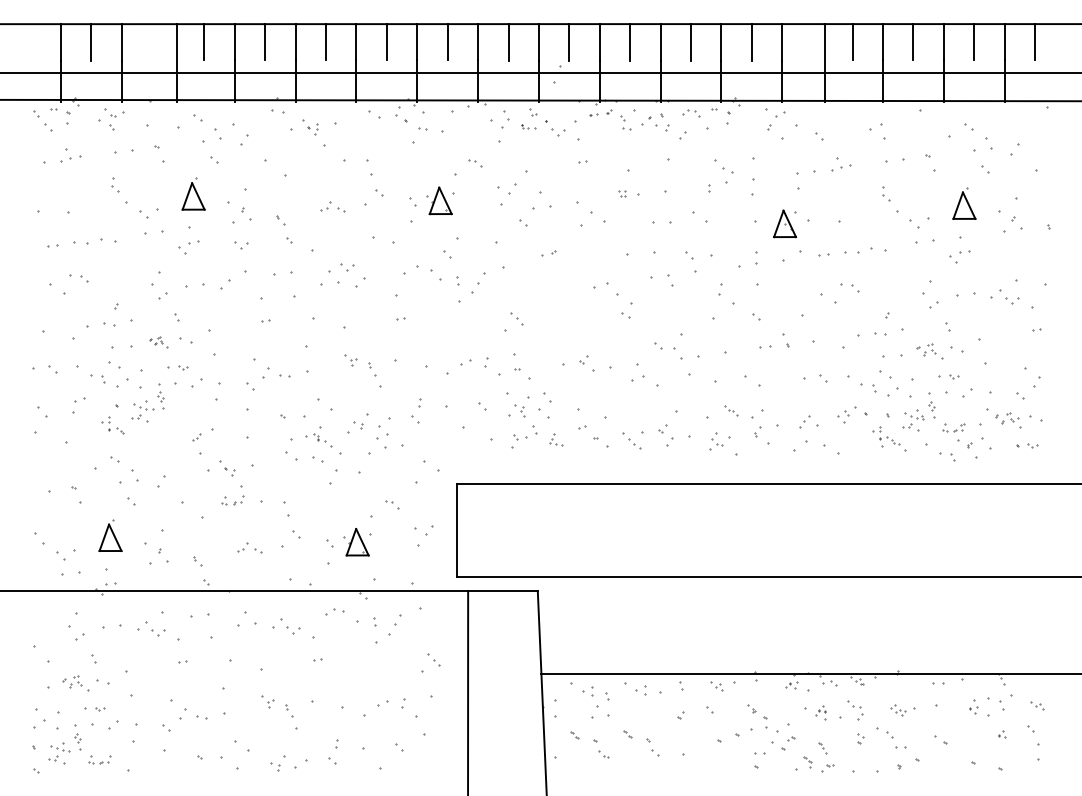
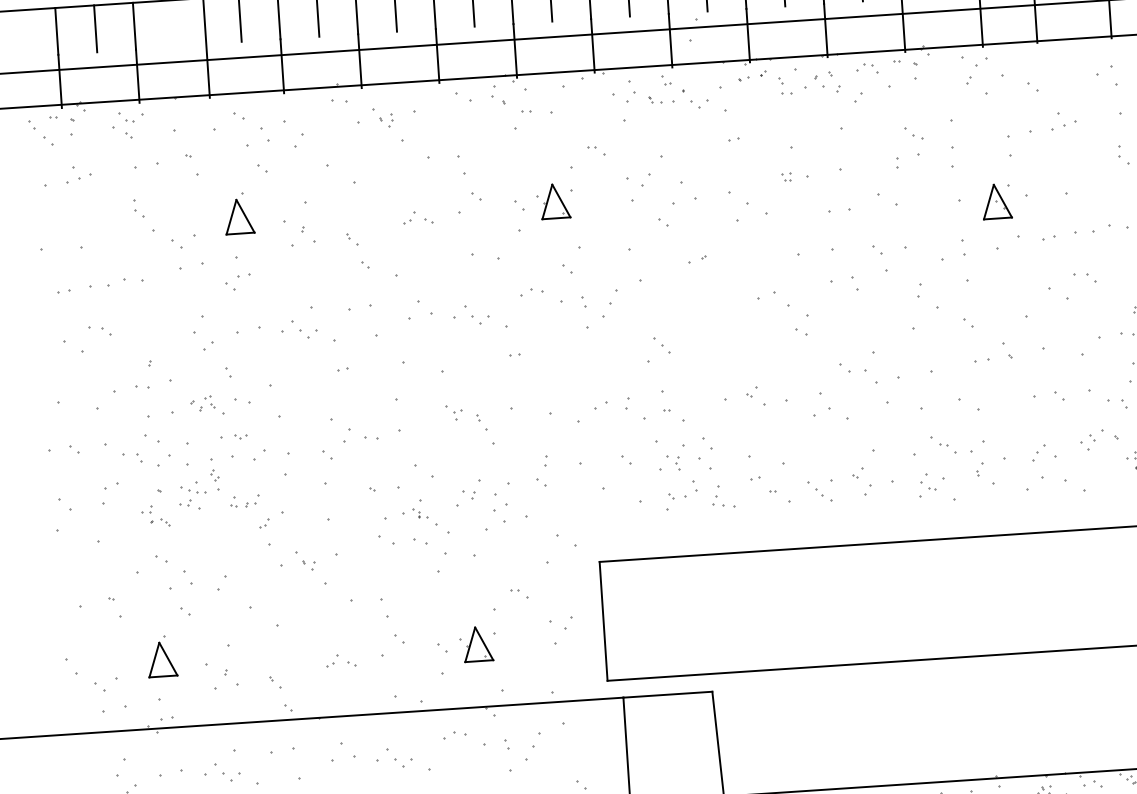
part: (528, 126) -> (661, 99), size x1.43
part: (723, 166) -> (913, 133), size x0.71
part: (241, 245) -> (308, 334), moved
part: (347, 267) -> (480, 320), moved
part: (417, 270) -> (531, 292), size x0.62
part: (158, 342) -> (206, 406), size x1.43
part: (730, 410) -> (943, 444), size x1.43
part: (556, 439) -> (723, 496), size x1.43
part: (232, 500) -> (244, 501), moved

